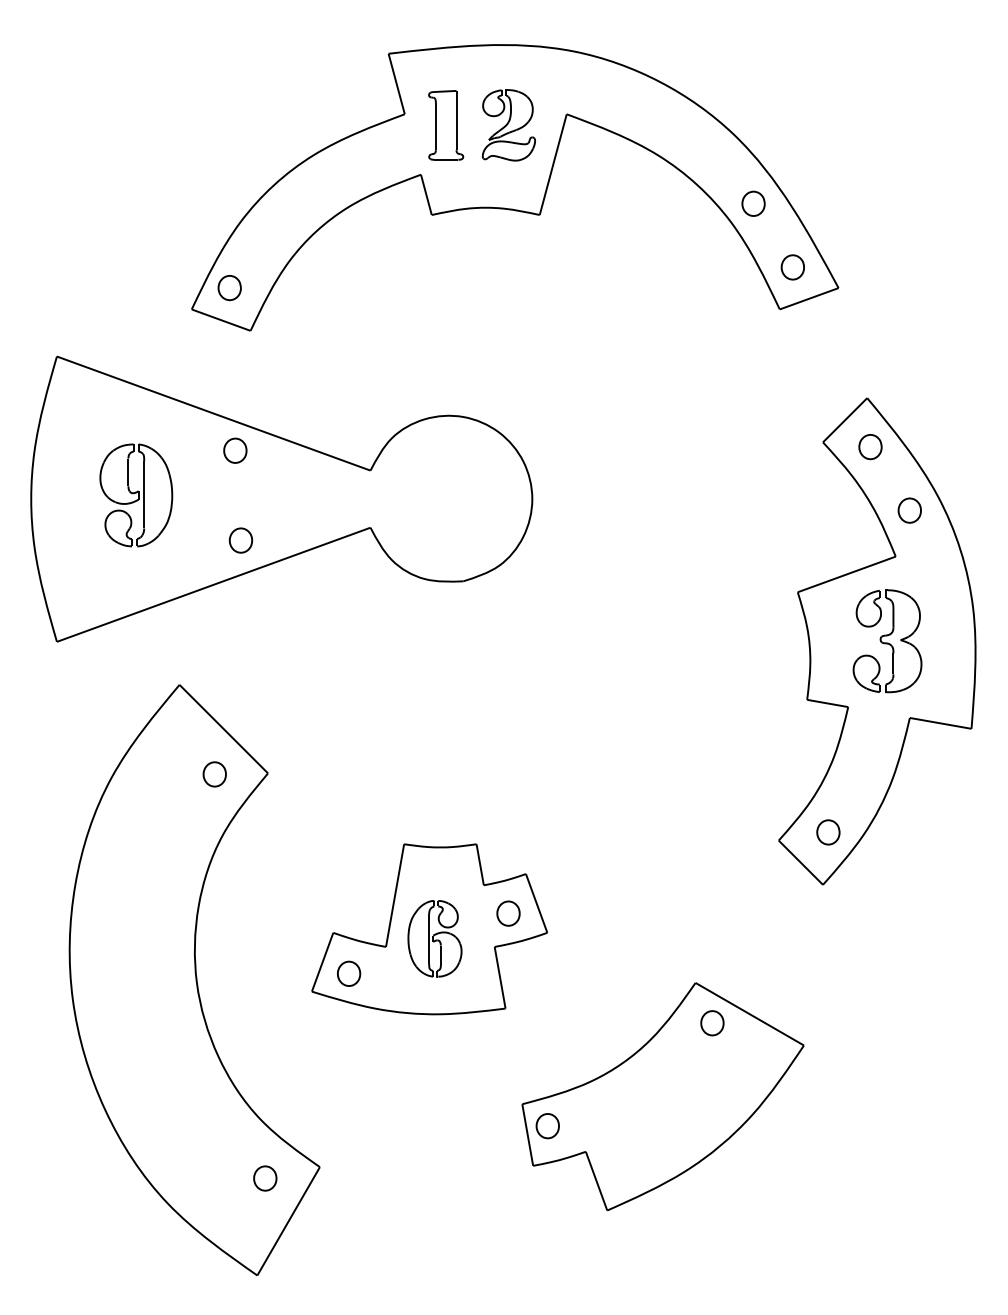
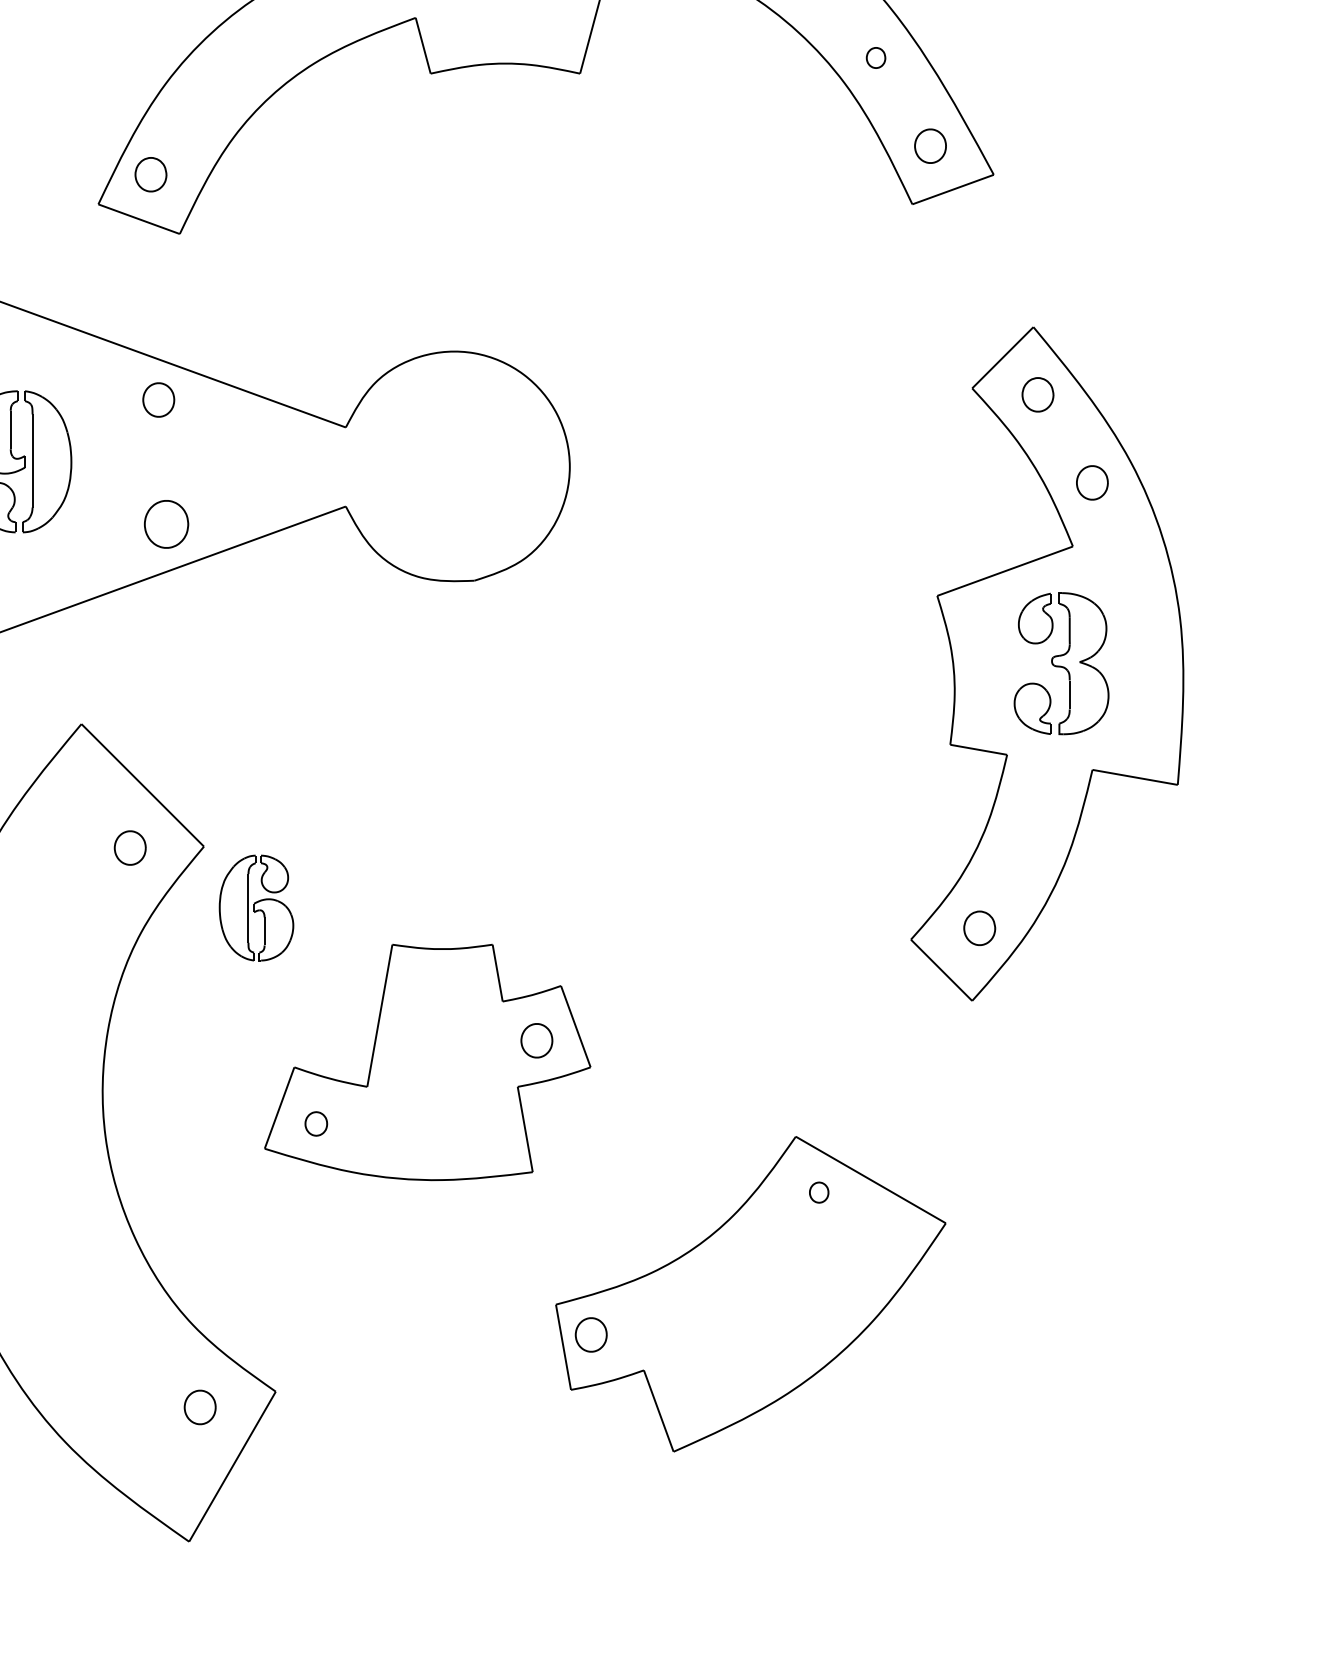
part: (753, 203) -> (876, 57), size x0.6
part: (240, 540) -> (165, 524), size x1.4
part: (434, 938) -> (255, 907), moved
part: (349, 973) -> (316, 1123), size x0.7
part: (712, 1023) -> (819, 1192), size x0.6

